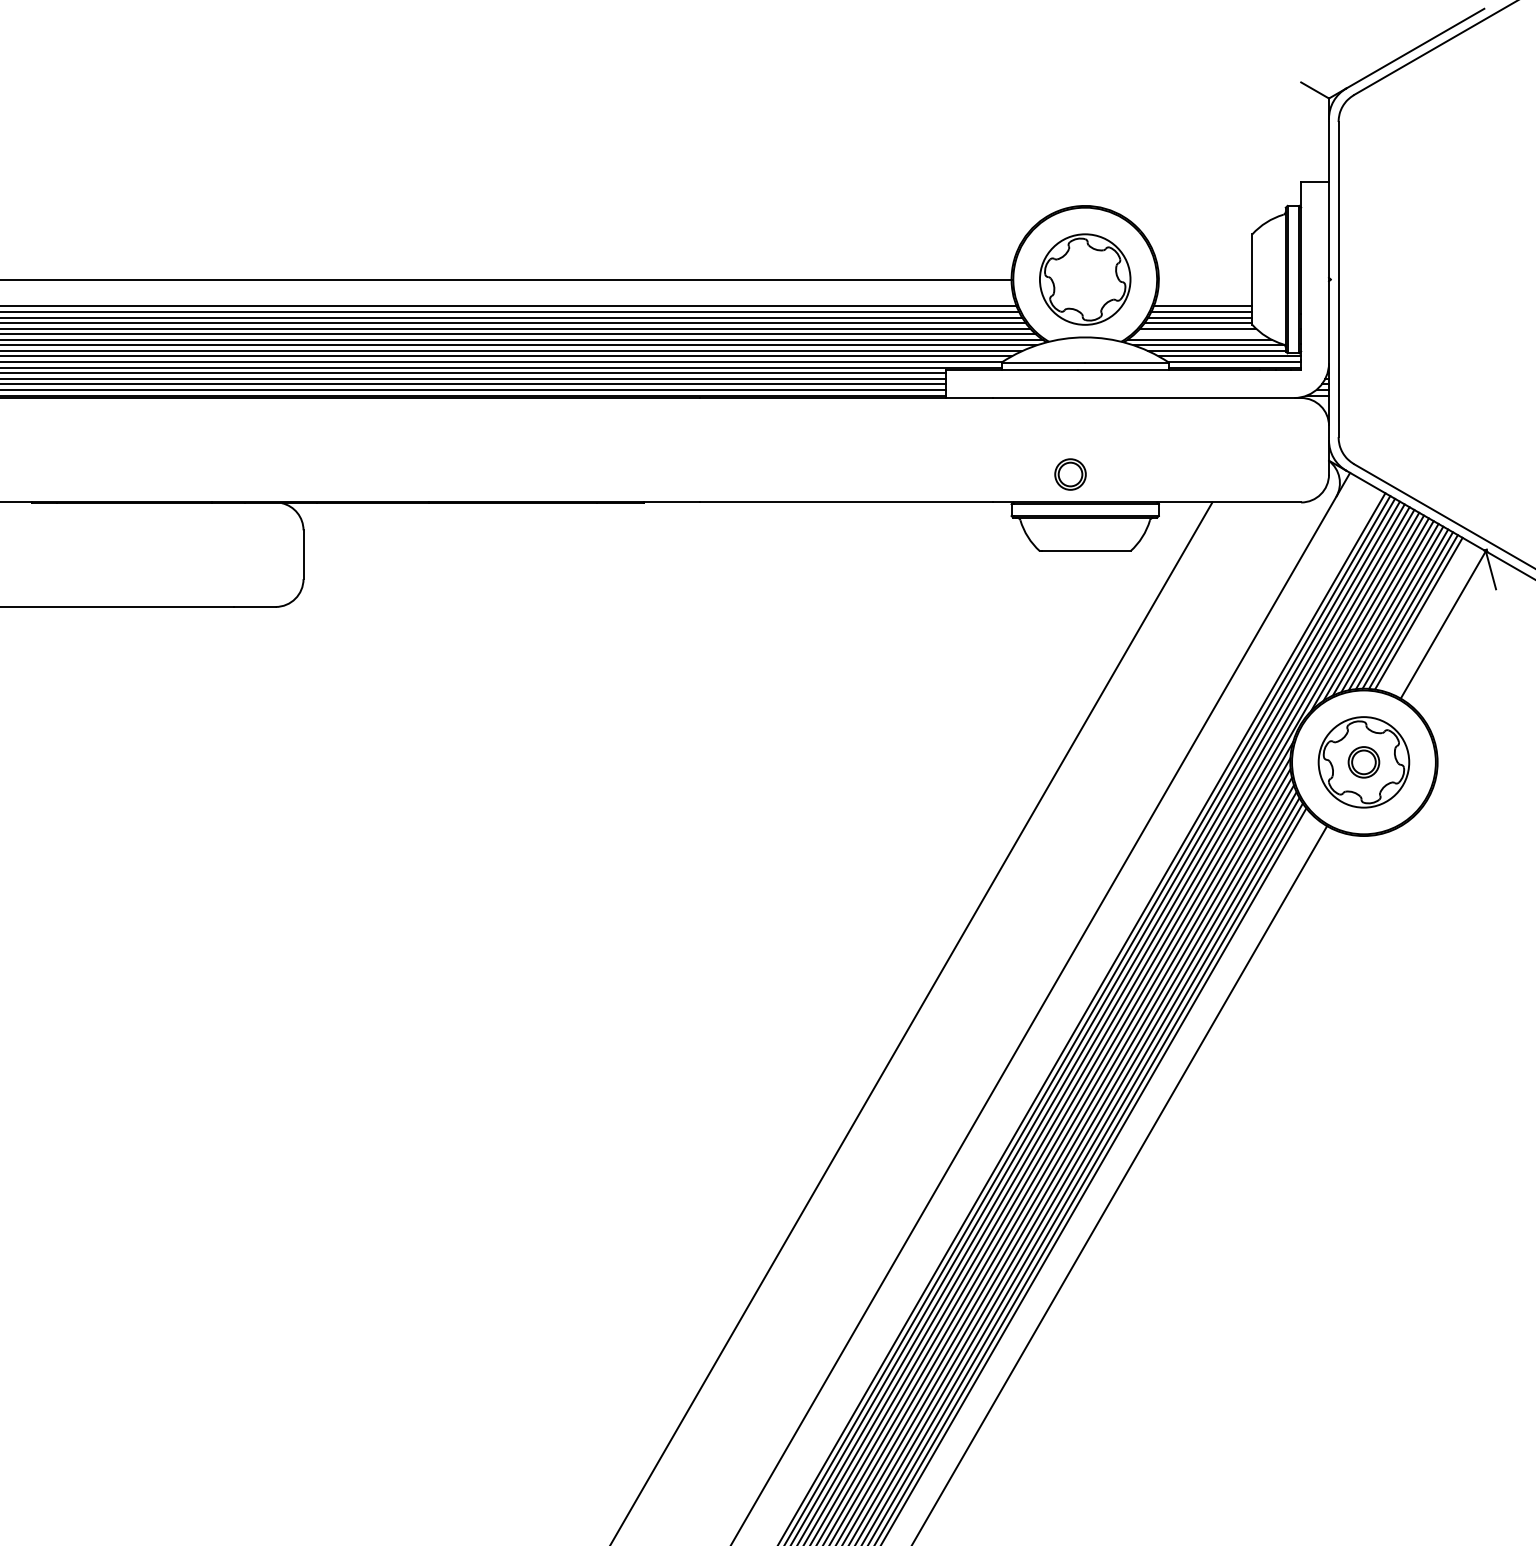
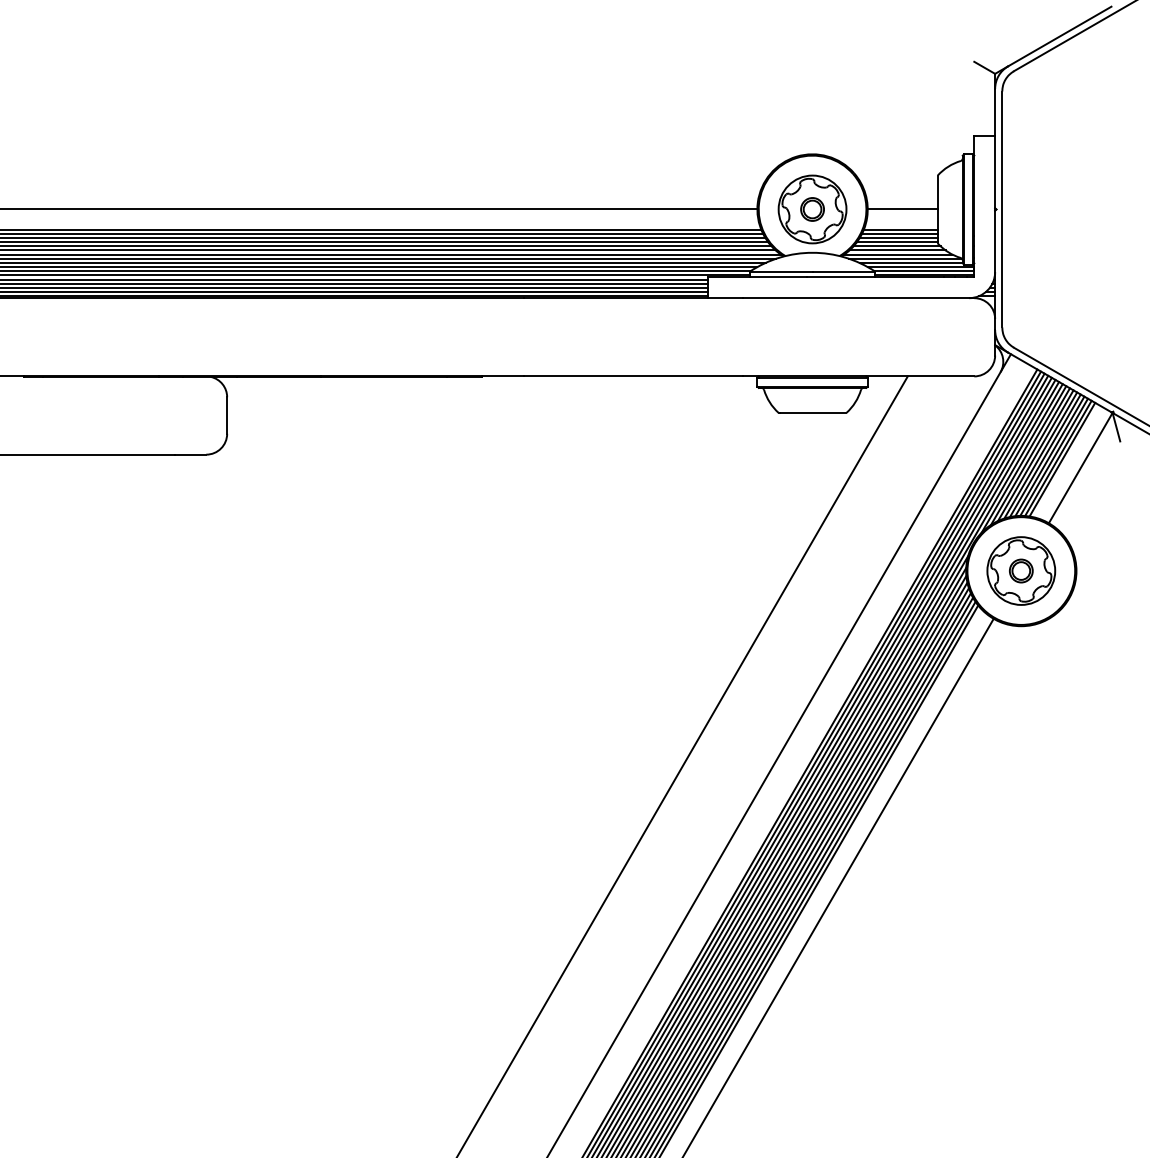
line: (1205, 279) -> (902, 209), added
line: (1198, 334) -> (897, 250), added
part: (1070, 474) -> (812, 209), moved

